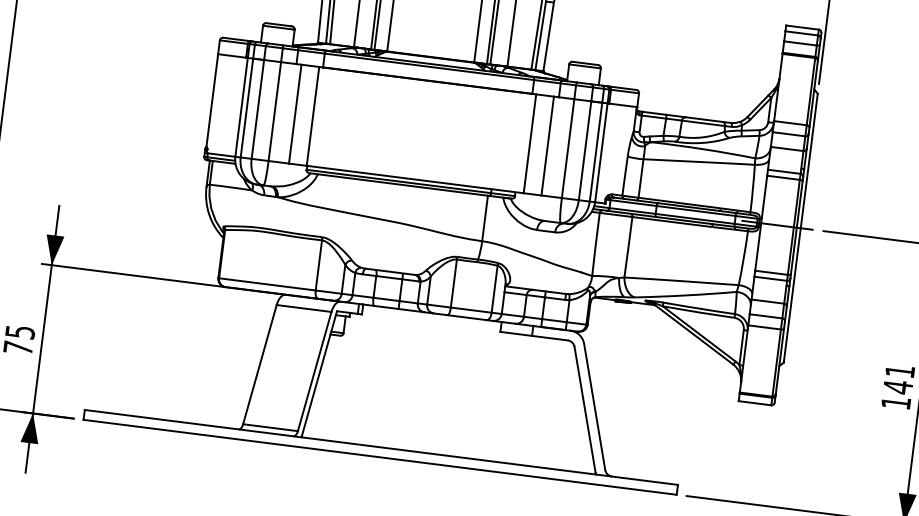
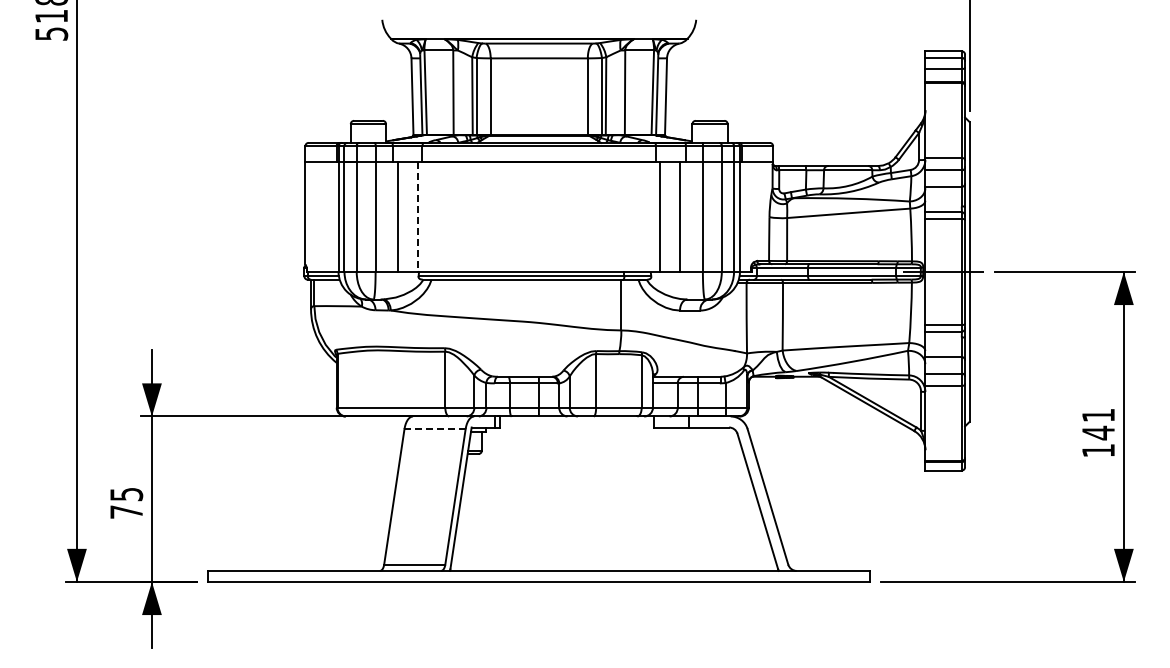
line: (313, 117) -> (418, 217), solid -> dashed
line: (304, 308) -> (435, 429), solid -> dashed

